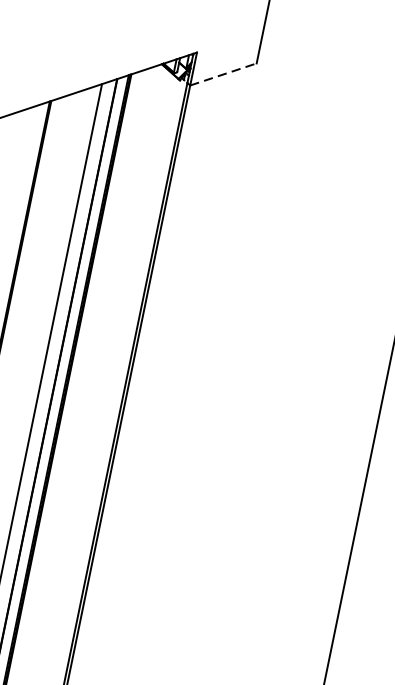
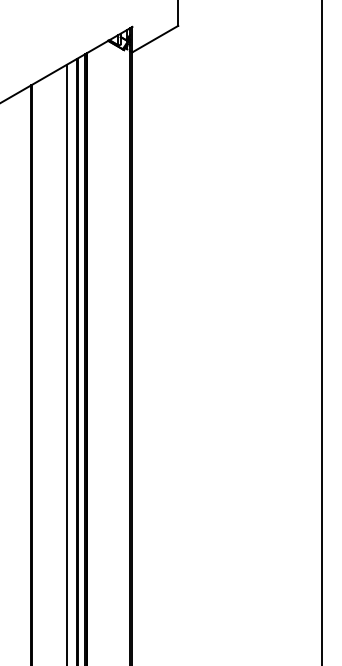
line: (223, 73) -> (155, 38), dashed -> solid

